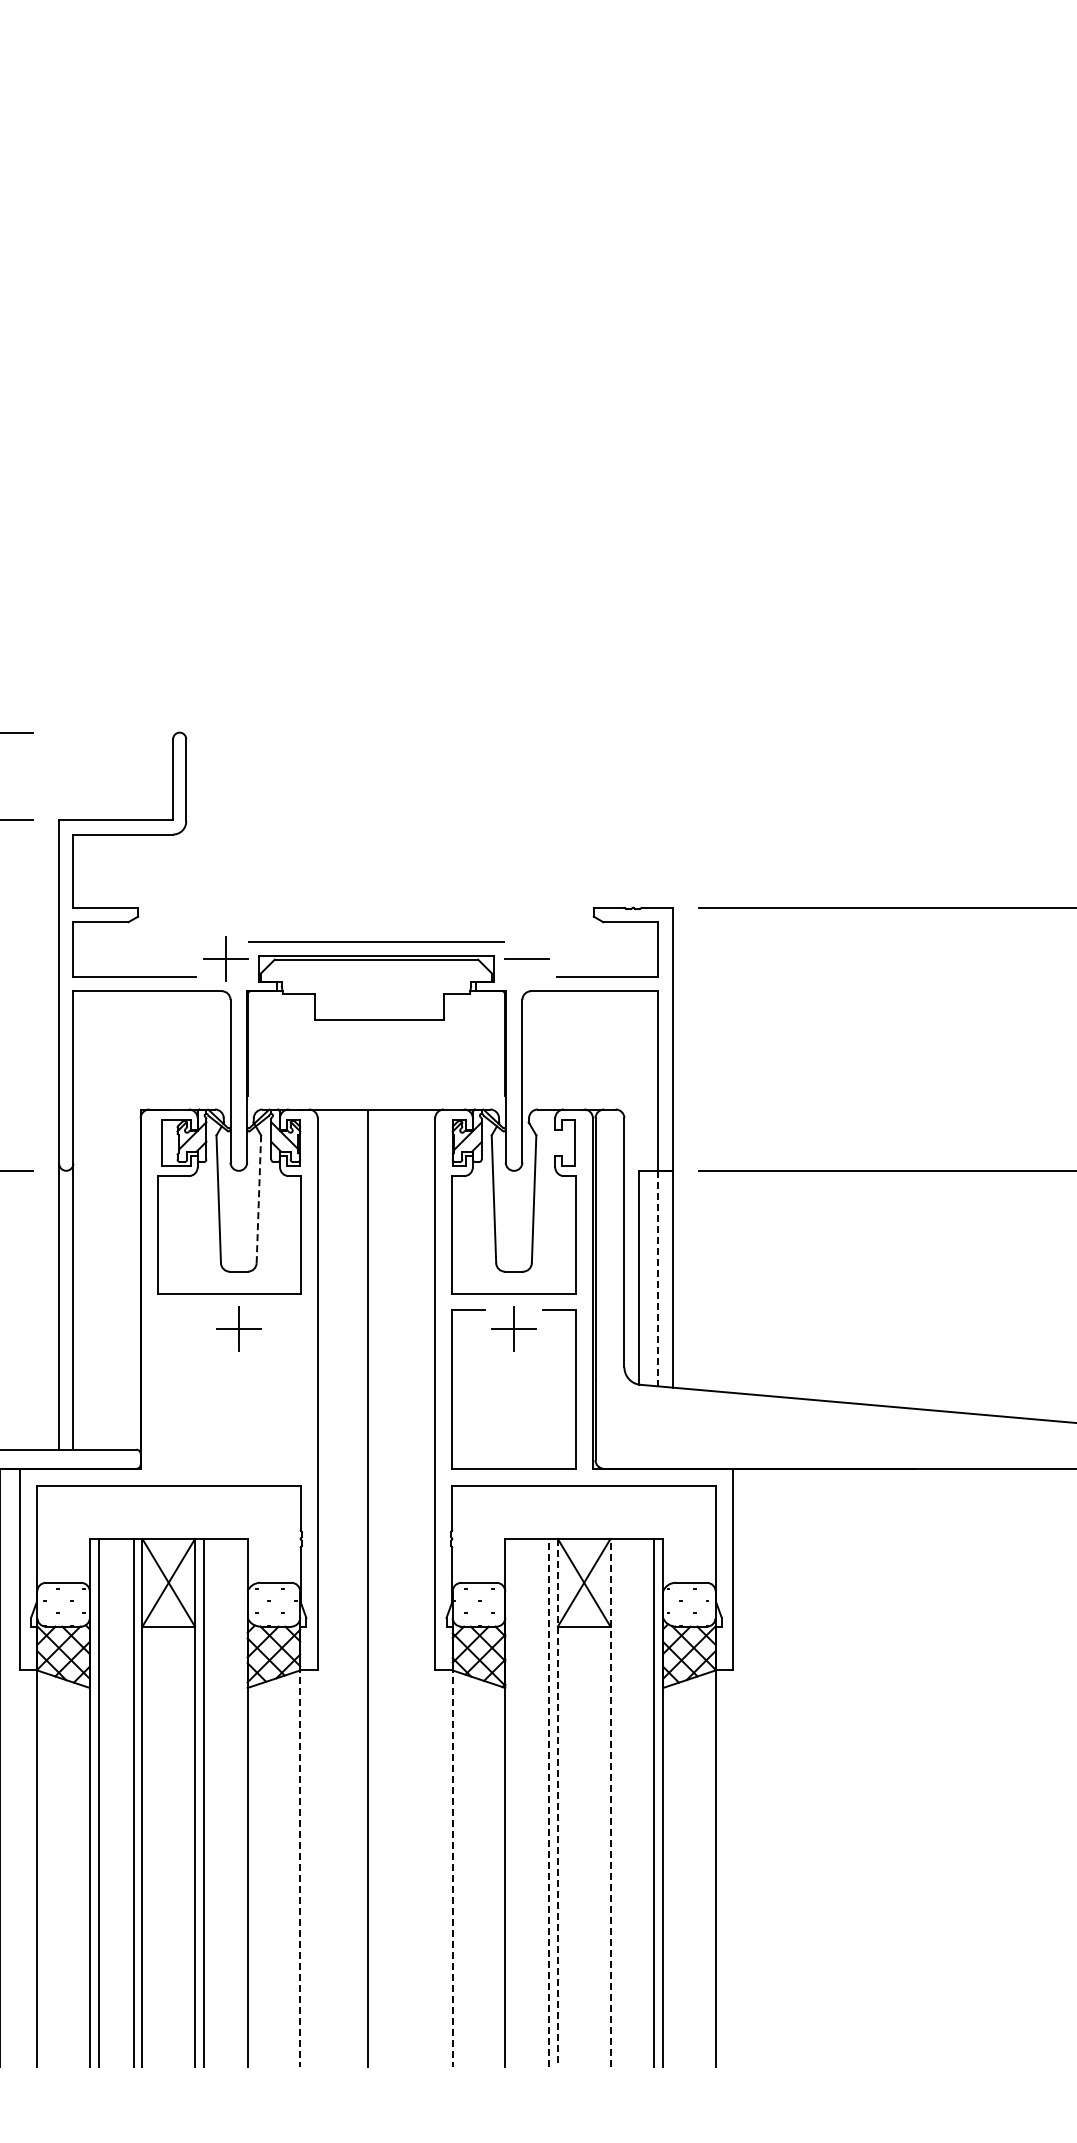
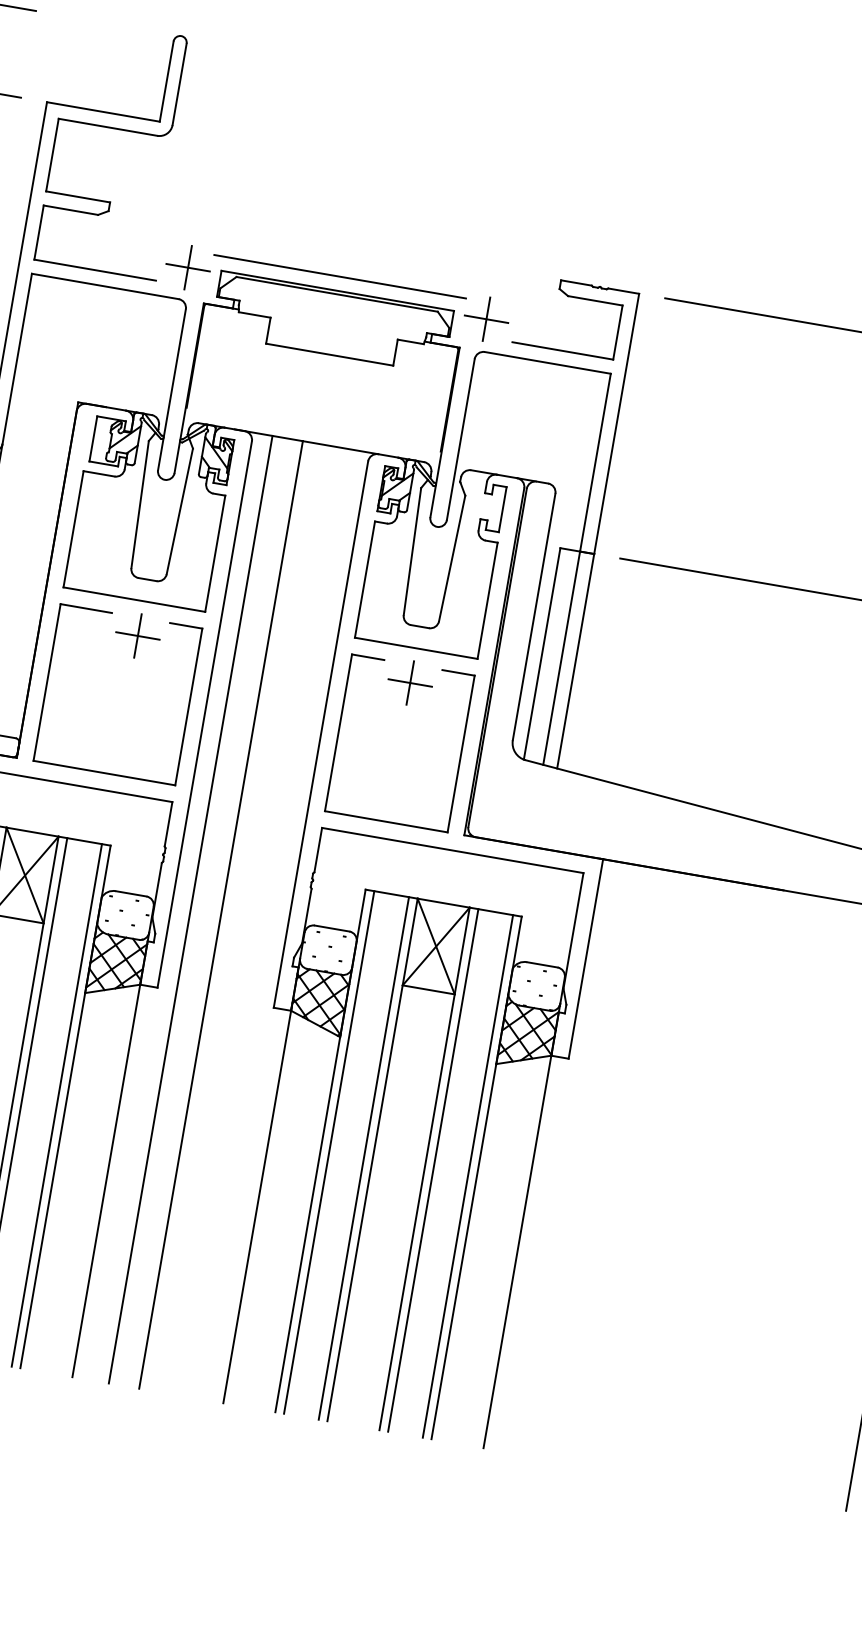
line: (527, 958) -> (486, 319), added
line: (258, 1199) -> (179, 511), dashed -> solid
line: (658, 1278) -> (561, 658), dashed -> solid
part: (158, 1389) -> (48, 682), added
line: (337, 1588) -> (191, 909), added
line: (238, 1802) -> (56, 1104), added
line: (514, 1802) -> (329, 1152), added
line: (549, 1802) -> (364, 1157), dashed -> solid
line: (610, 1802) -> (424, 1168), dashed -> solid
line: (619, 1802) -> (433, 1169), added
line: (557, 1803) -> (372, 1160), dashed -> solid
line: (300, 1867) -> (106, 1179), dashed -> solid
line: (452, 1867) -> (257, 1205), dashed -> solid

